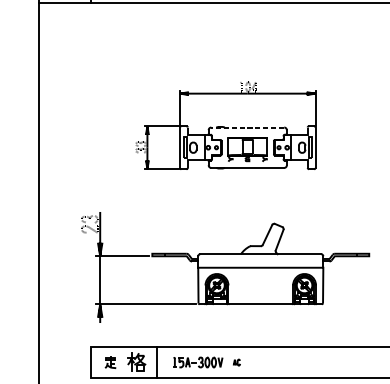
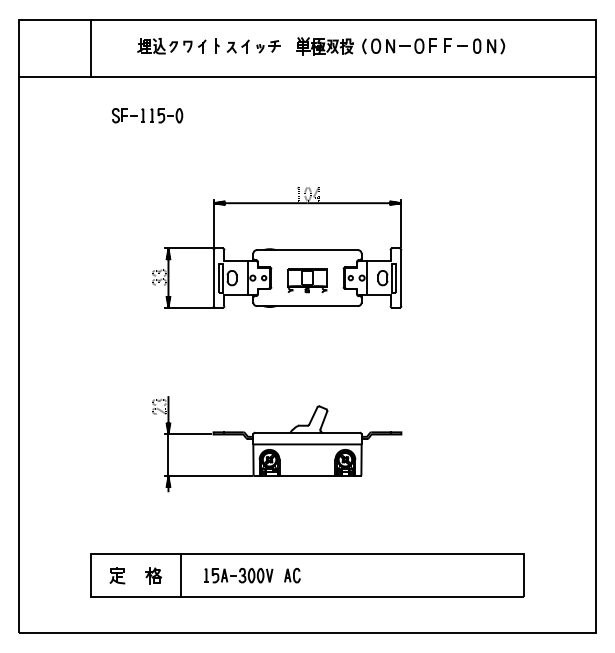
part: (132, 30) -> (147, 115), added
line: (247, 127) -> (307, 250), dashed -> solid
part: (247, 149) -> (307, 280), size x0.71
part: (226, 267) -> (277, 444), size x0.62
part: (136, 362) -> (153, 575), size x0.62
part: (236, 362) -> (292, 575), size x1.67

